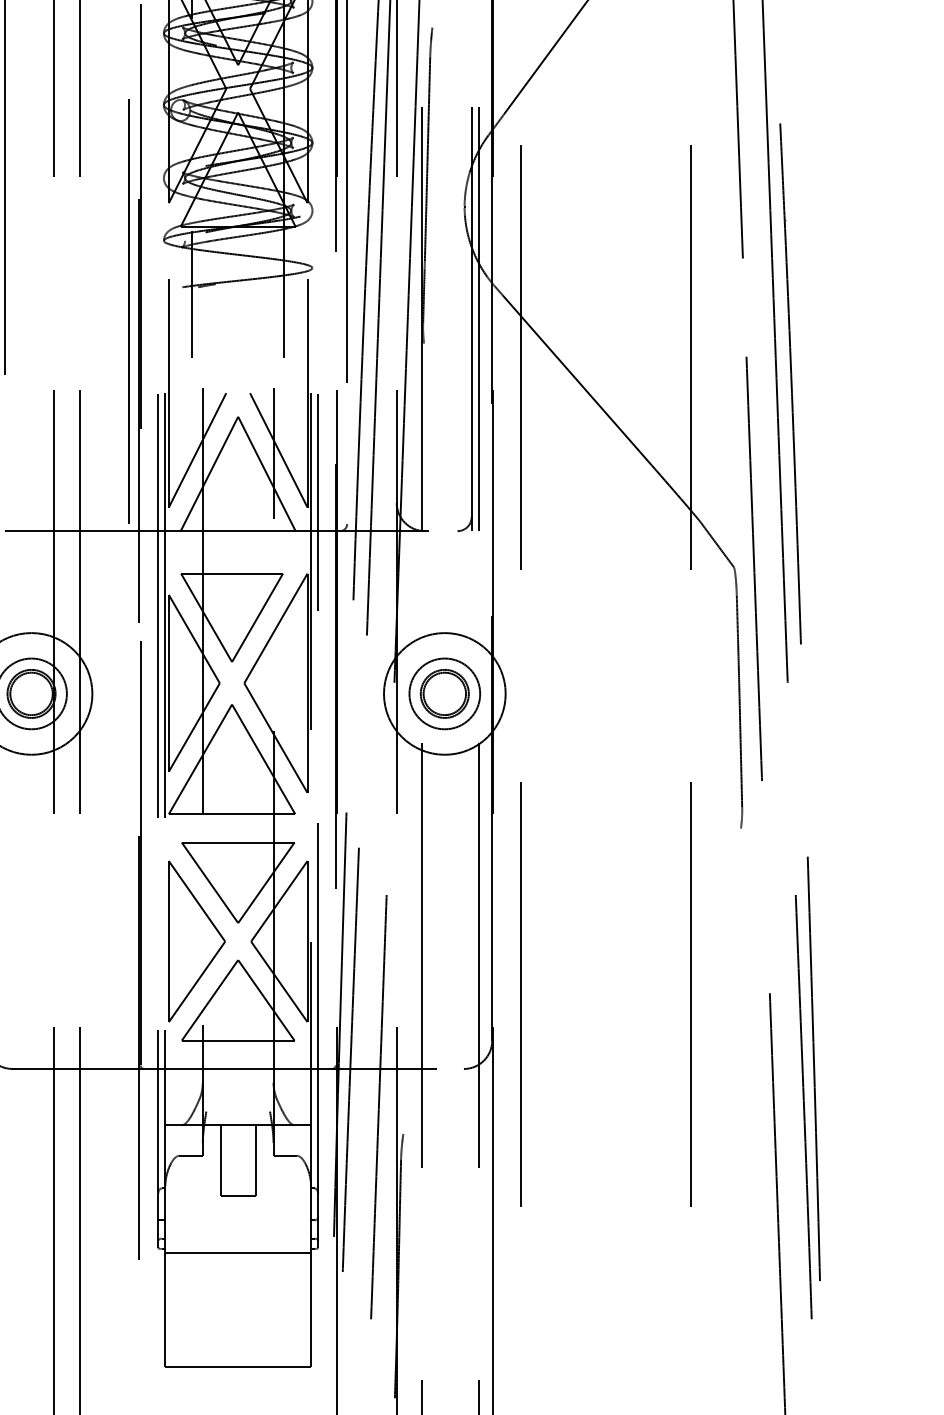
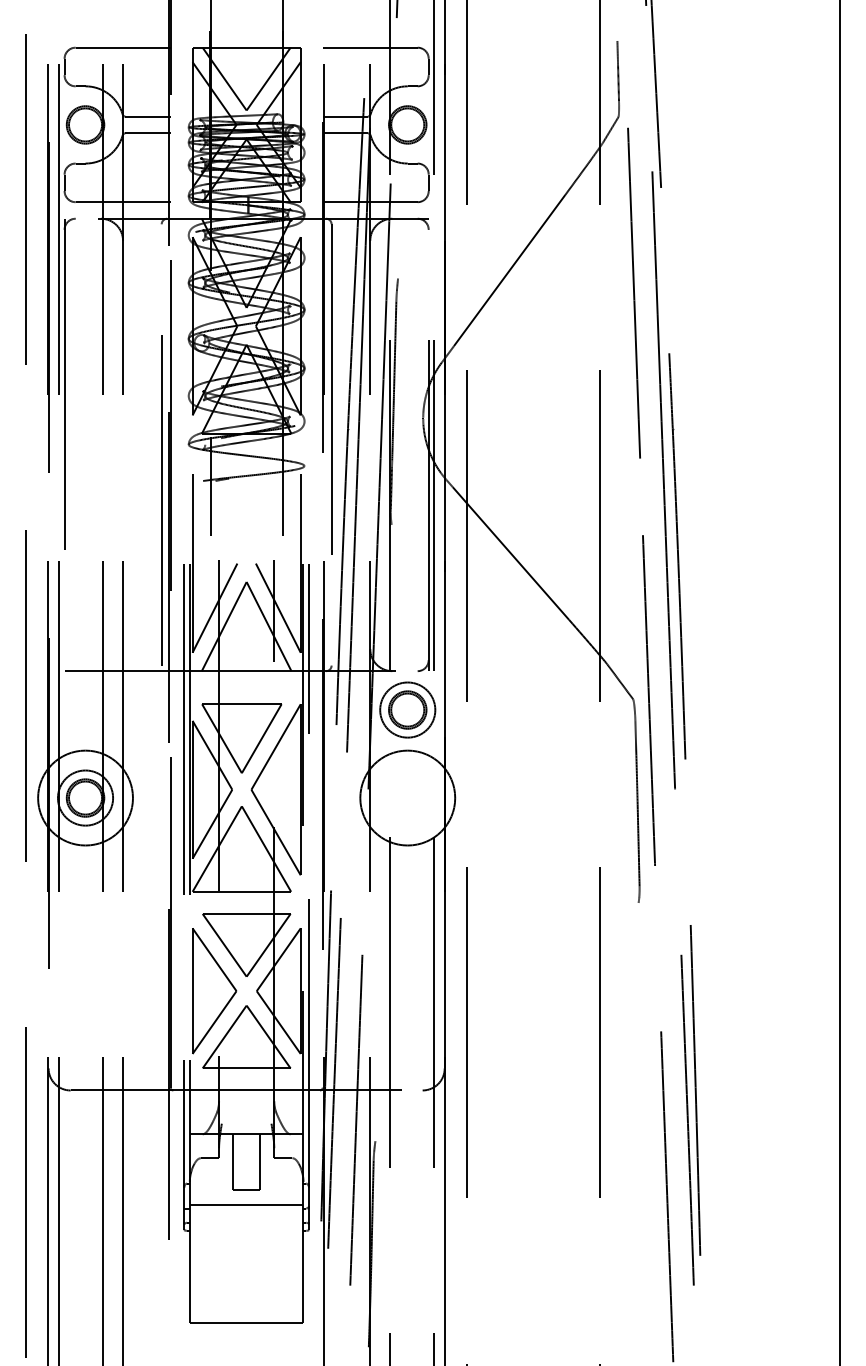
part: (444, 693) -> (407, 709), moved
line: (237, 1253) -> (246, 1205), moved

